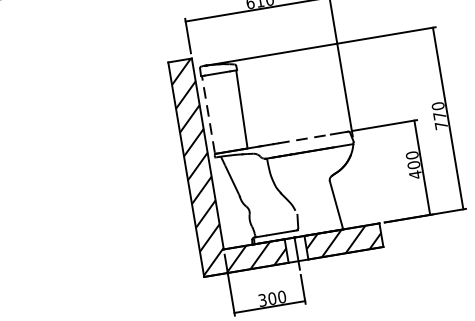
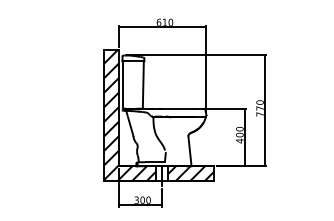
line: (209, 114) -> (123, 84), dashed -> solid
line: (305, 138) -> (178, 108), dashed -> solid

